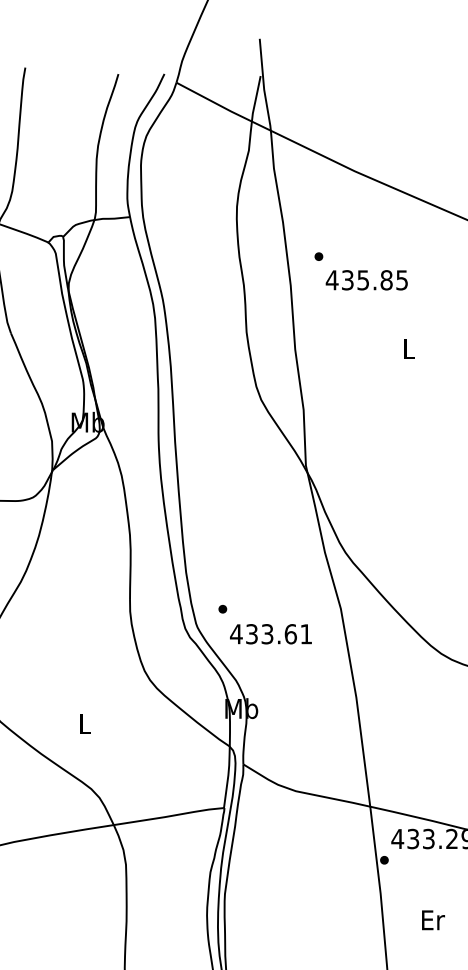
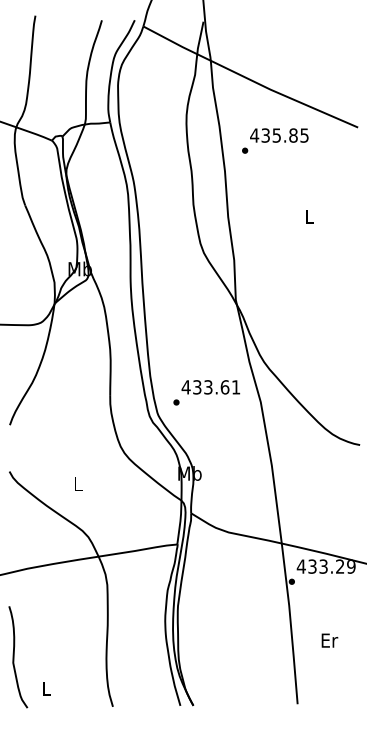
text: (367, 280) -> (279, 135), moved
text: (270, 634) -> (210, 387), moved
text: (432, 920) -> (329, 640), moved

